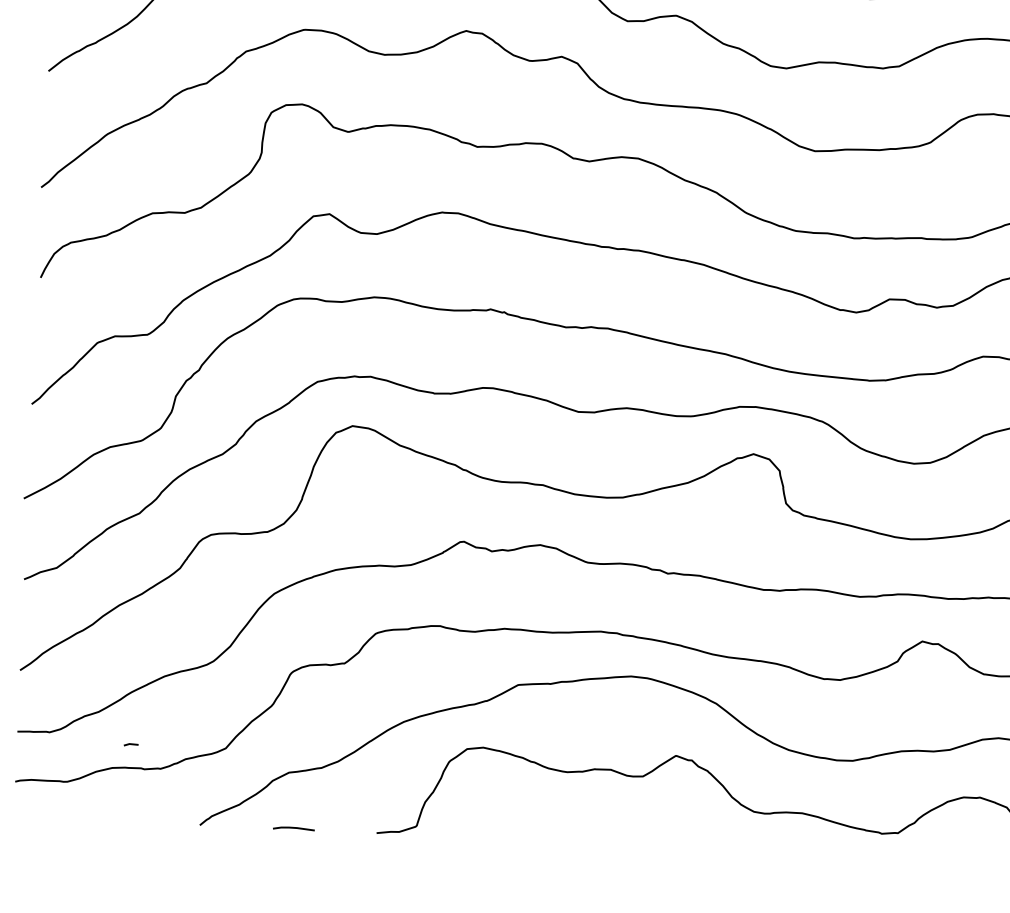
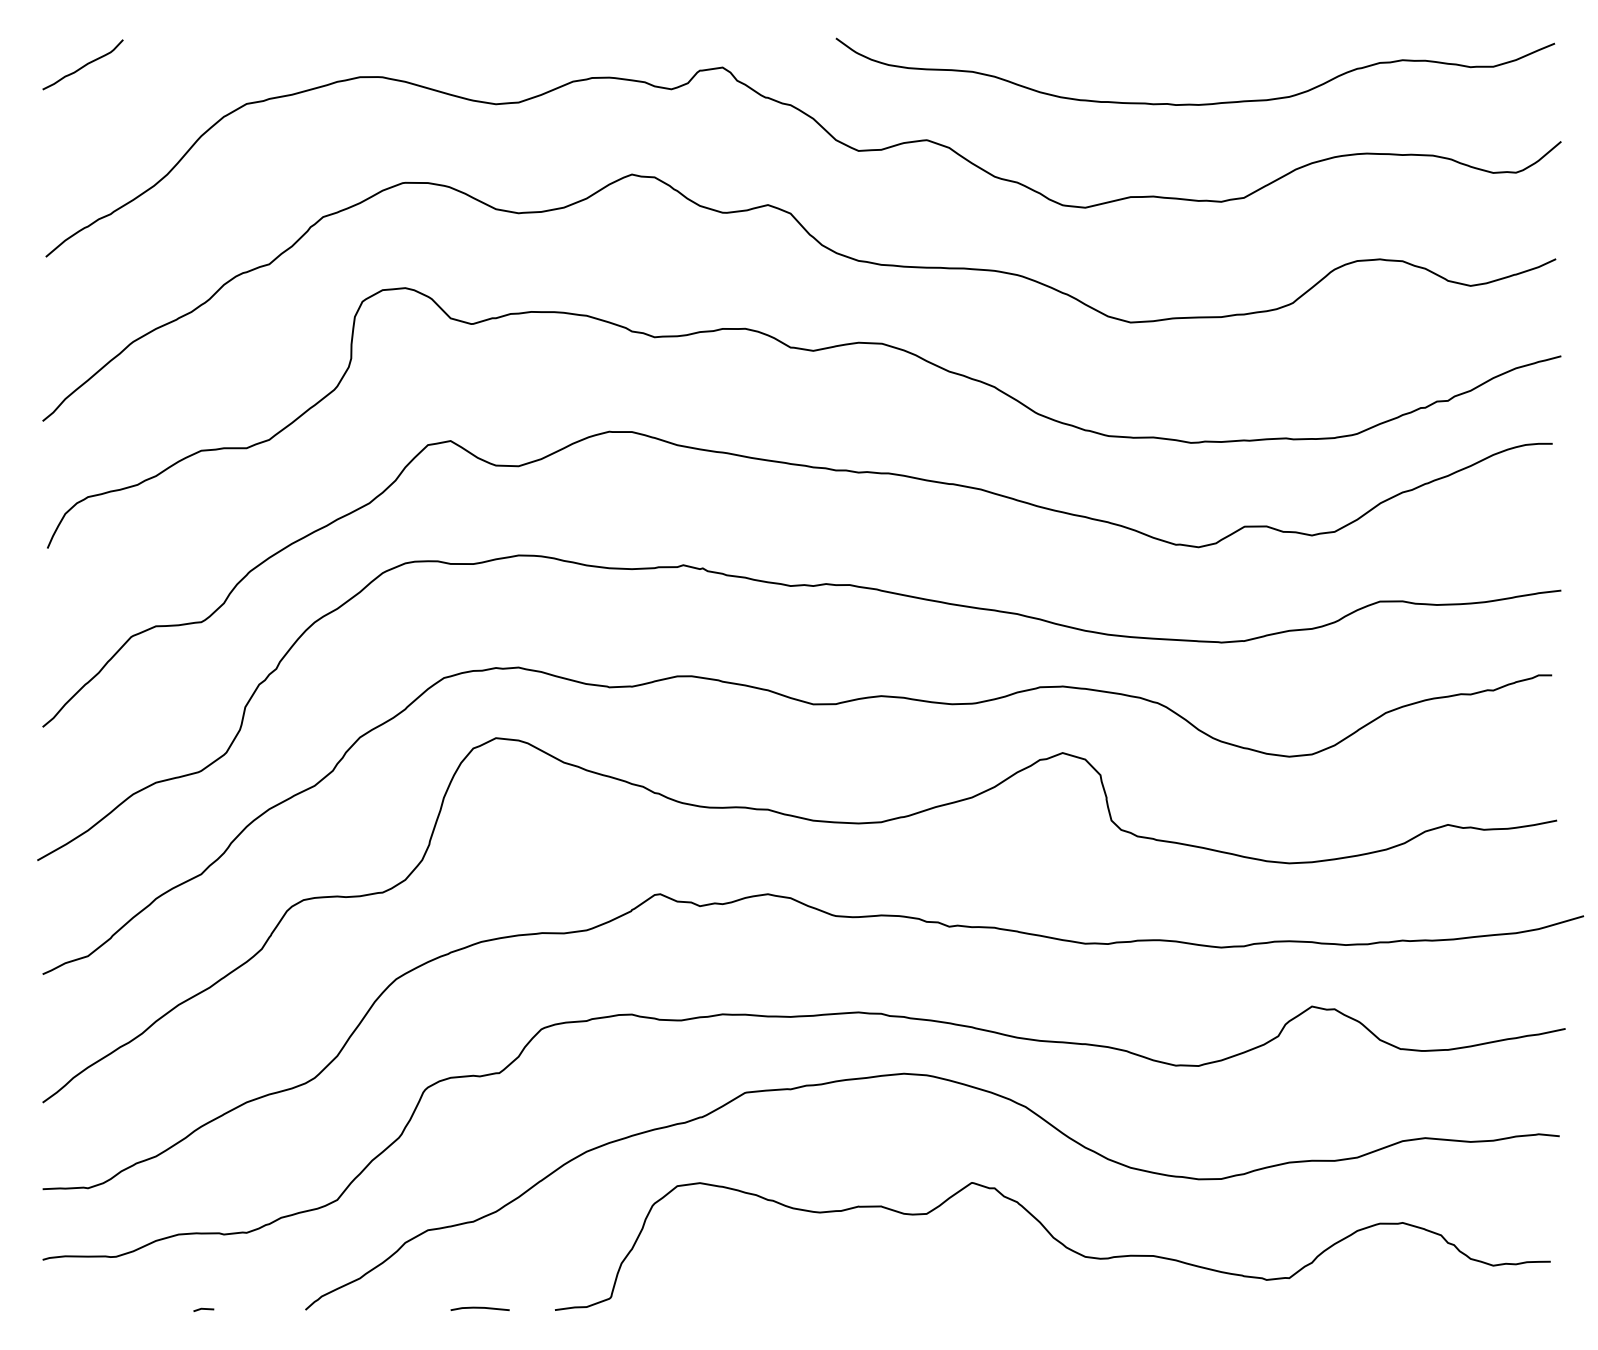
line: (130, 744) -> (203, 1309), moved
line: (293, 828) -> (479, 1308), moved

